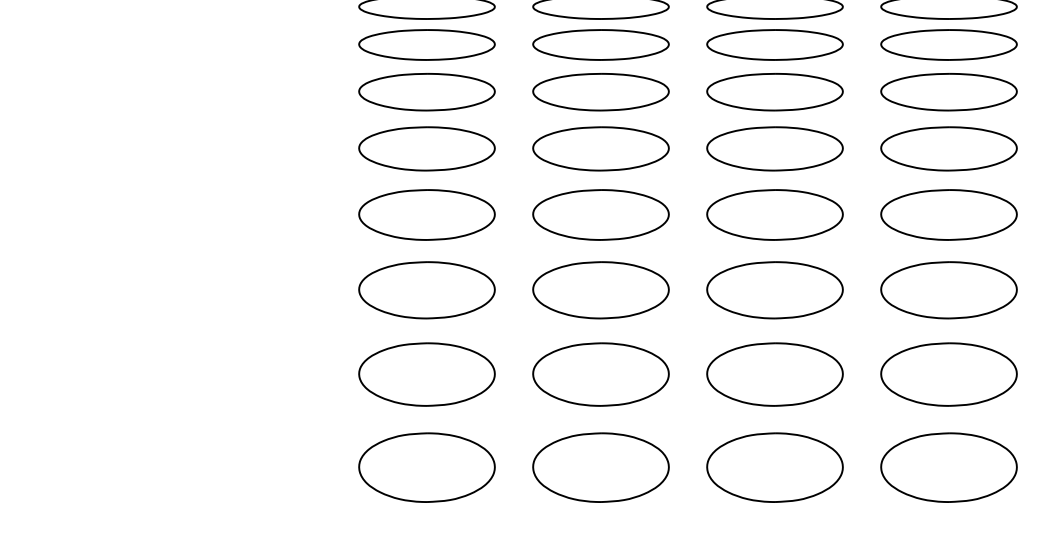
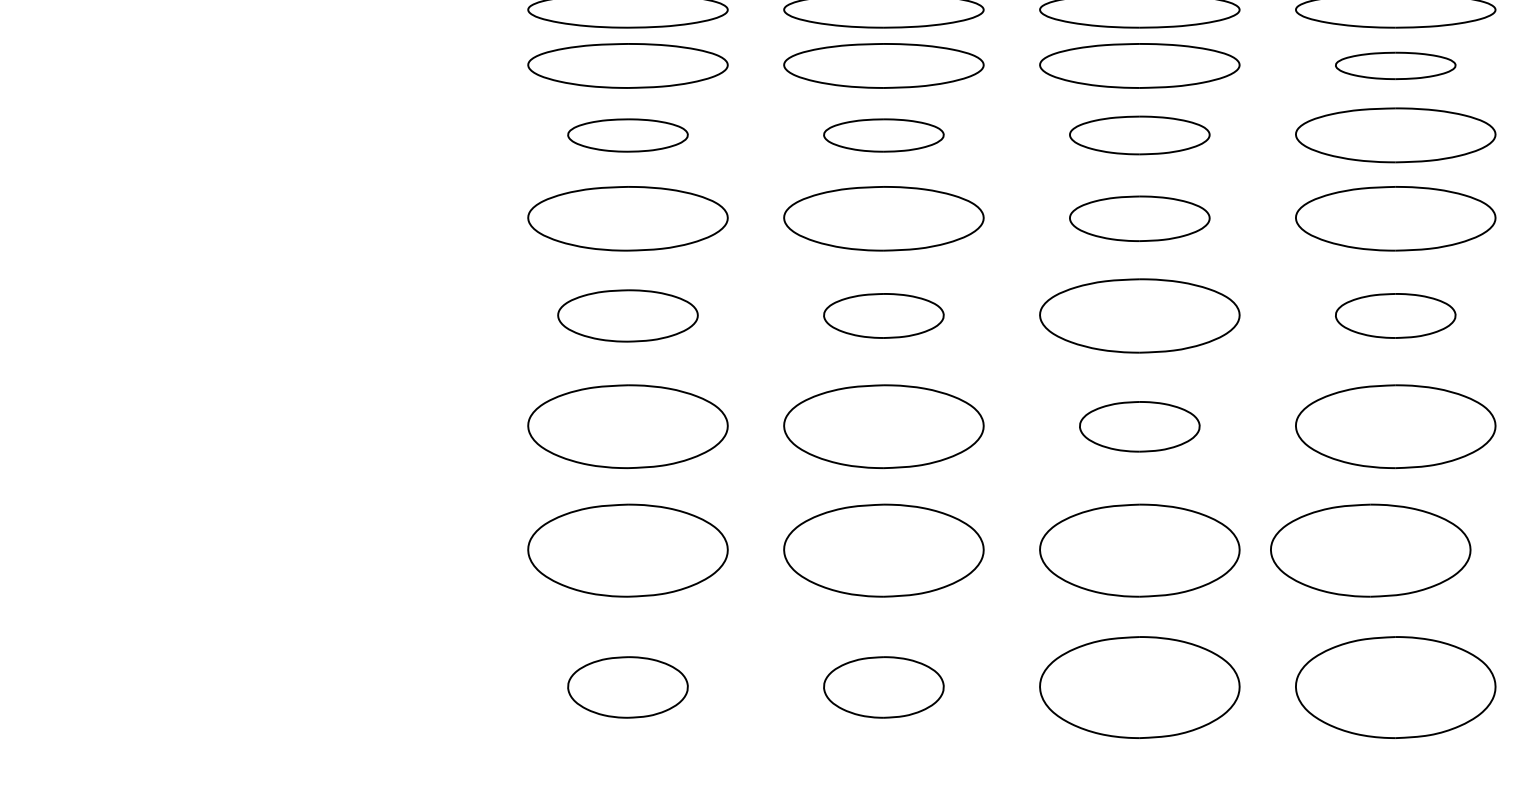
part: (948, 44) -> (1394, 65), size x0.6
part: (426, 92) -> (627, 135), size x0.6
part: (600, 92) -> (883, 135), size x0.6
part: (774, 92) -> (1139, 135), size x0.7
part: (774, 148) -> (1139, 218), size x0.7
part: (426, 214) -> (627, 315), size x0.7
part: (600, 214) -> (883, 315), size x0.6
part: (948, 214) -> (1394, 315), size x0.6
part: (774, 290) -> (1139, 427), size x0.6
part: (948, 374) -> (1369, 550), moved
part: (426, 467) -> (627, 687), size x0.6
part: (600, 467) -> (883, 687), size x0.6

